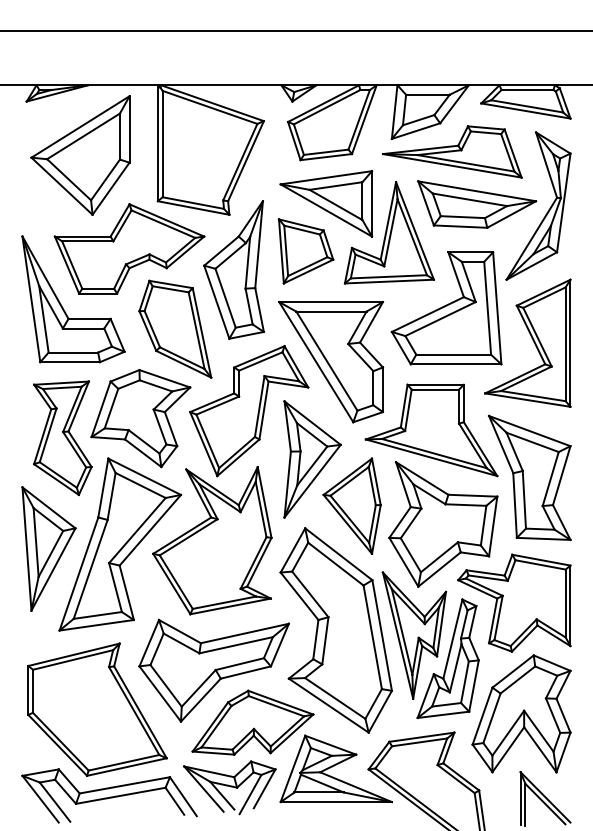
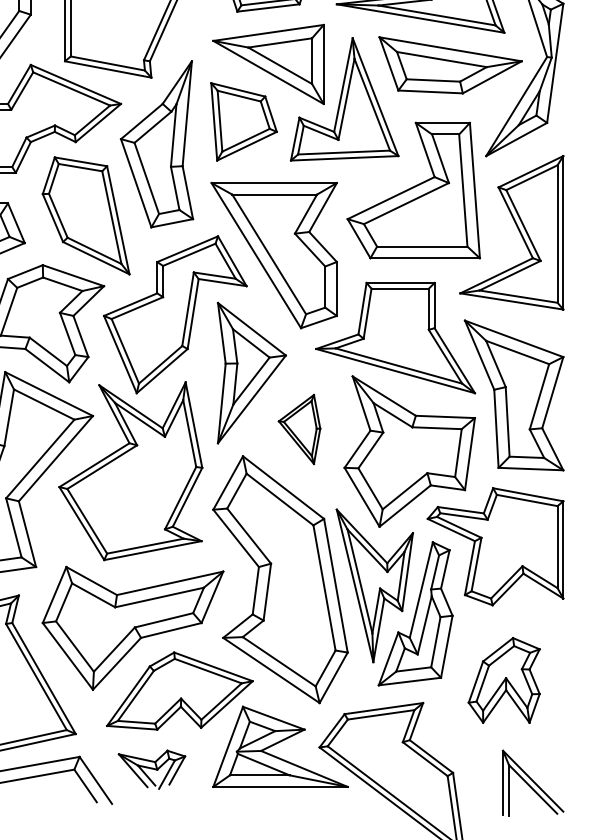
part: (351, 505) -> (298, 428), size x0.6
part: (521, 713) -> (504, 679), size x0.6
part: (229, 787) -> (151, 769), size x0.6

